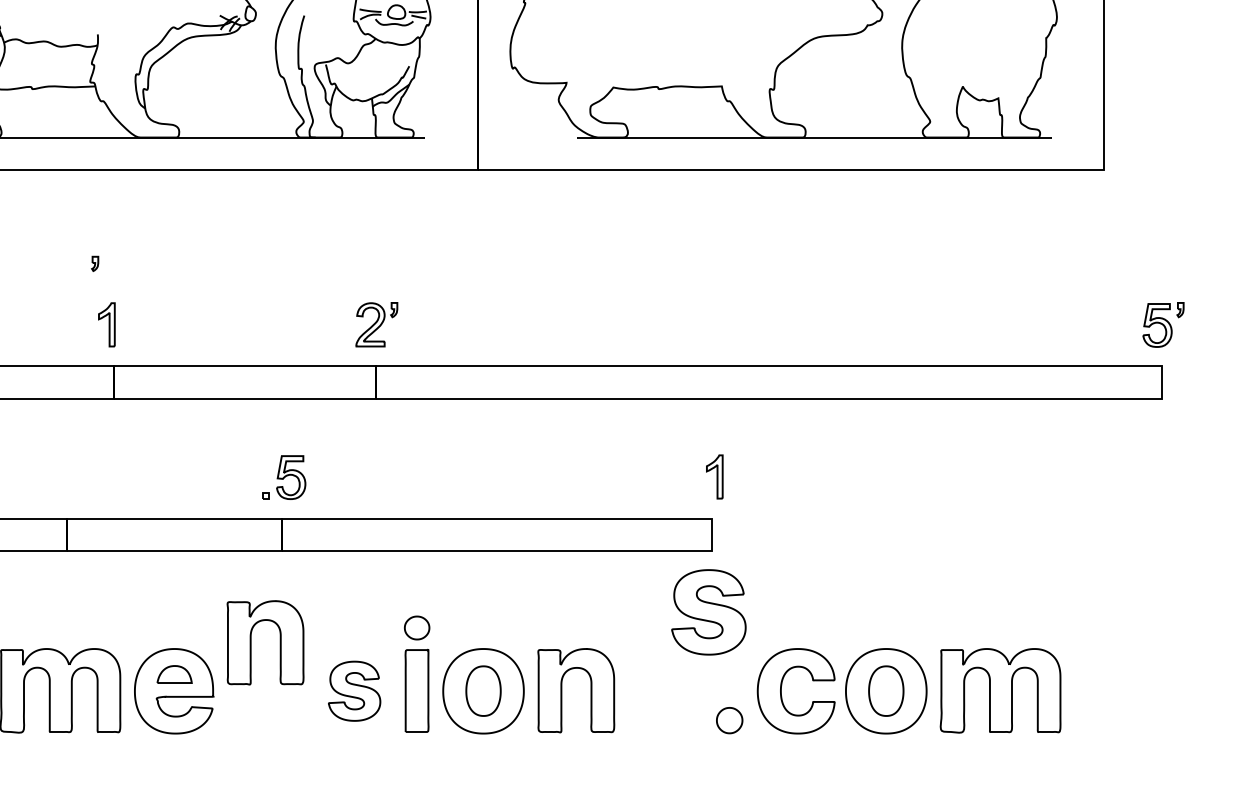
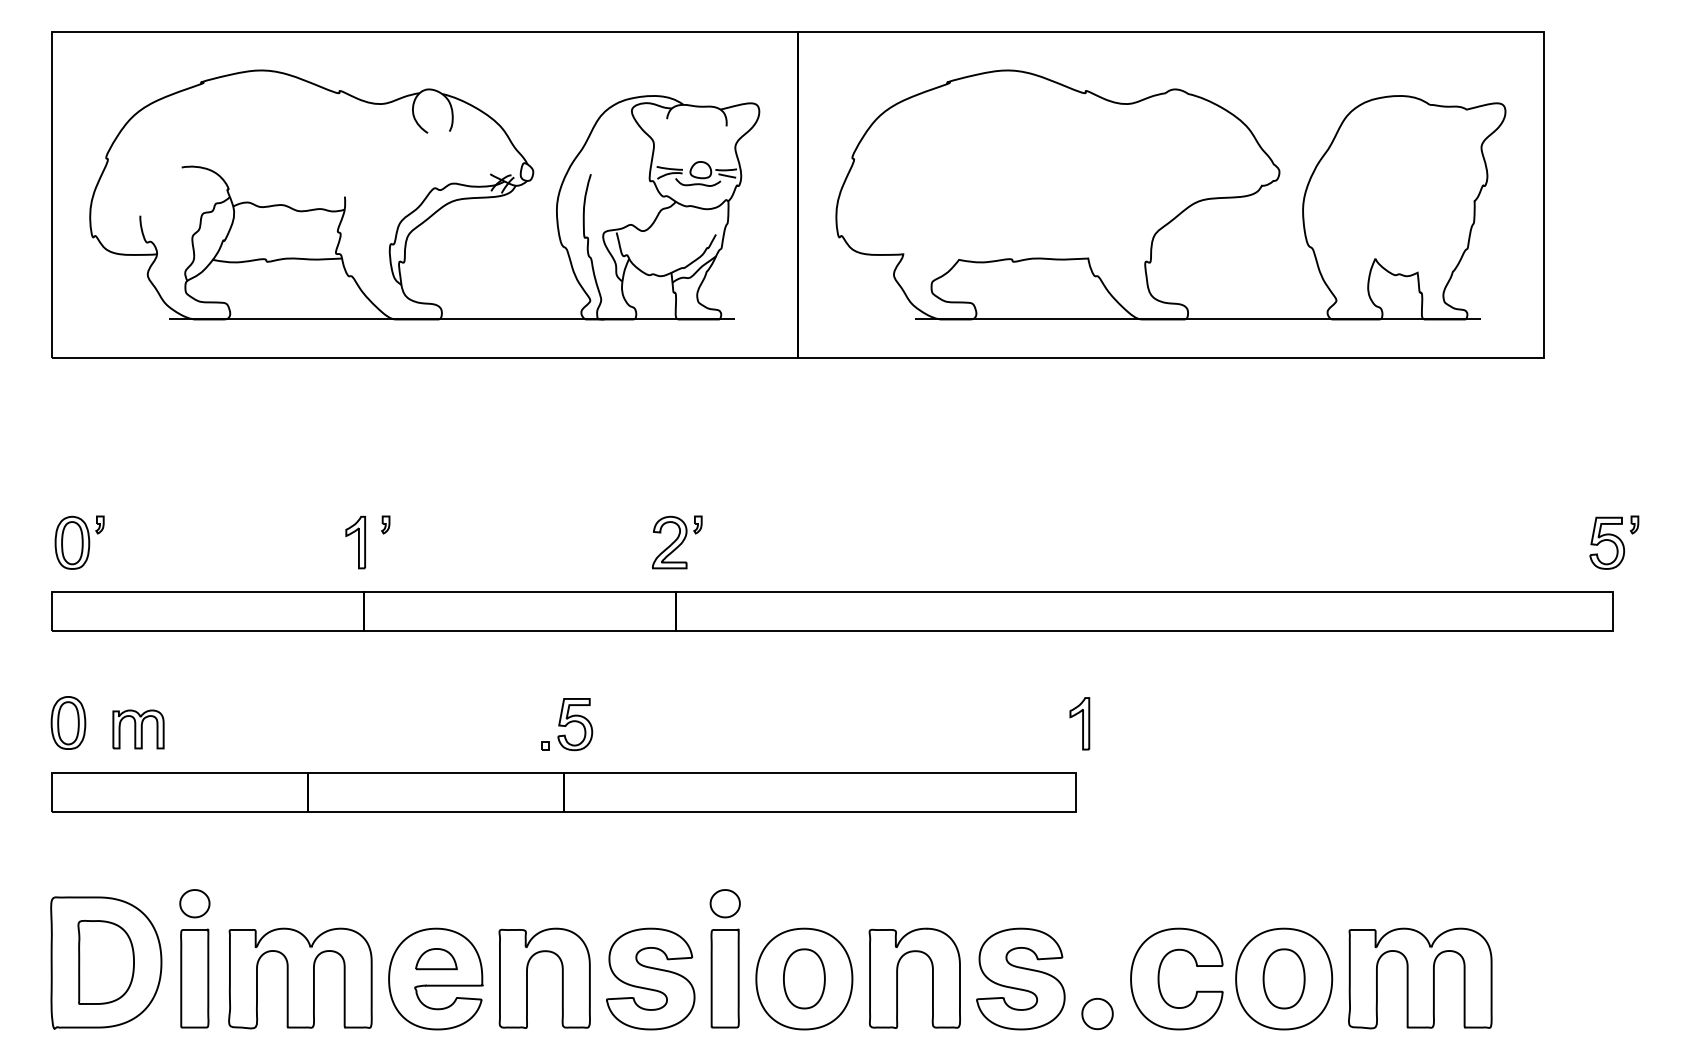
part: (94, 263) -> (385, 524), moved
part: (708, 611) -> (1020, 978), moved
part: (251, 642) -> (527, 977), moved
part: (354, 690) -> (650, 978), size x1.43

